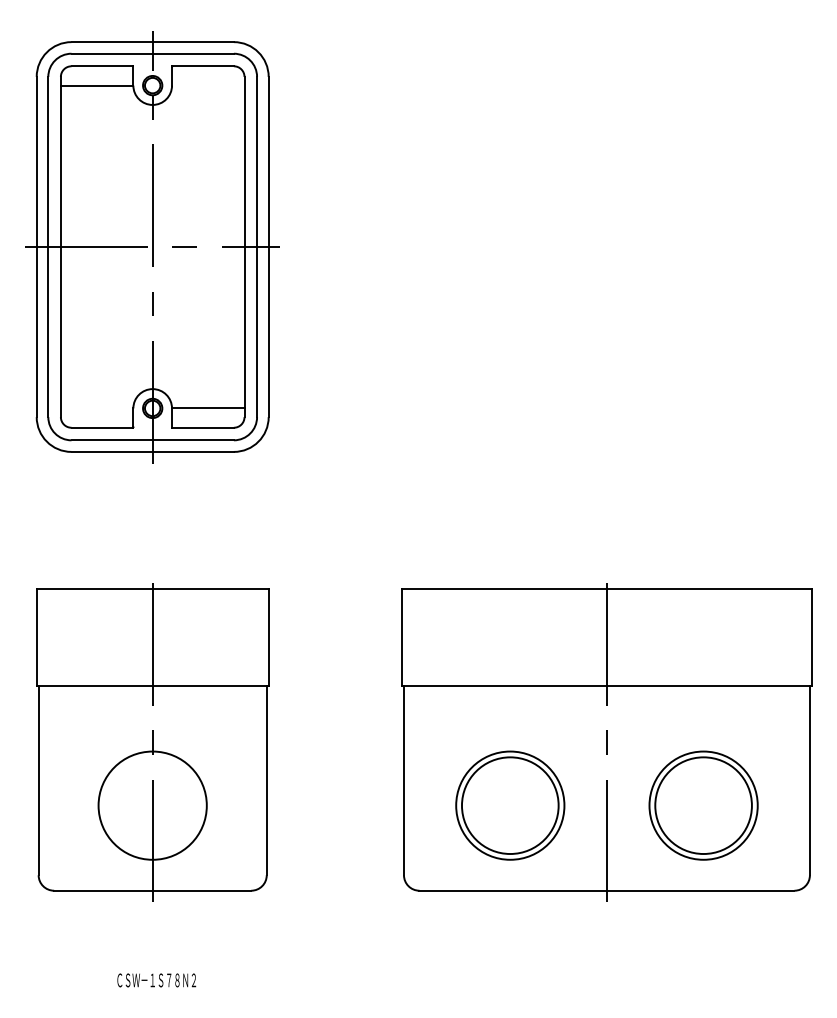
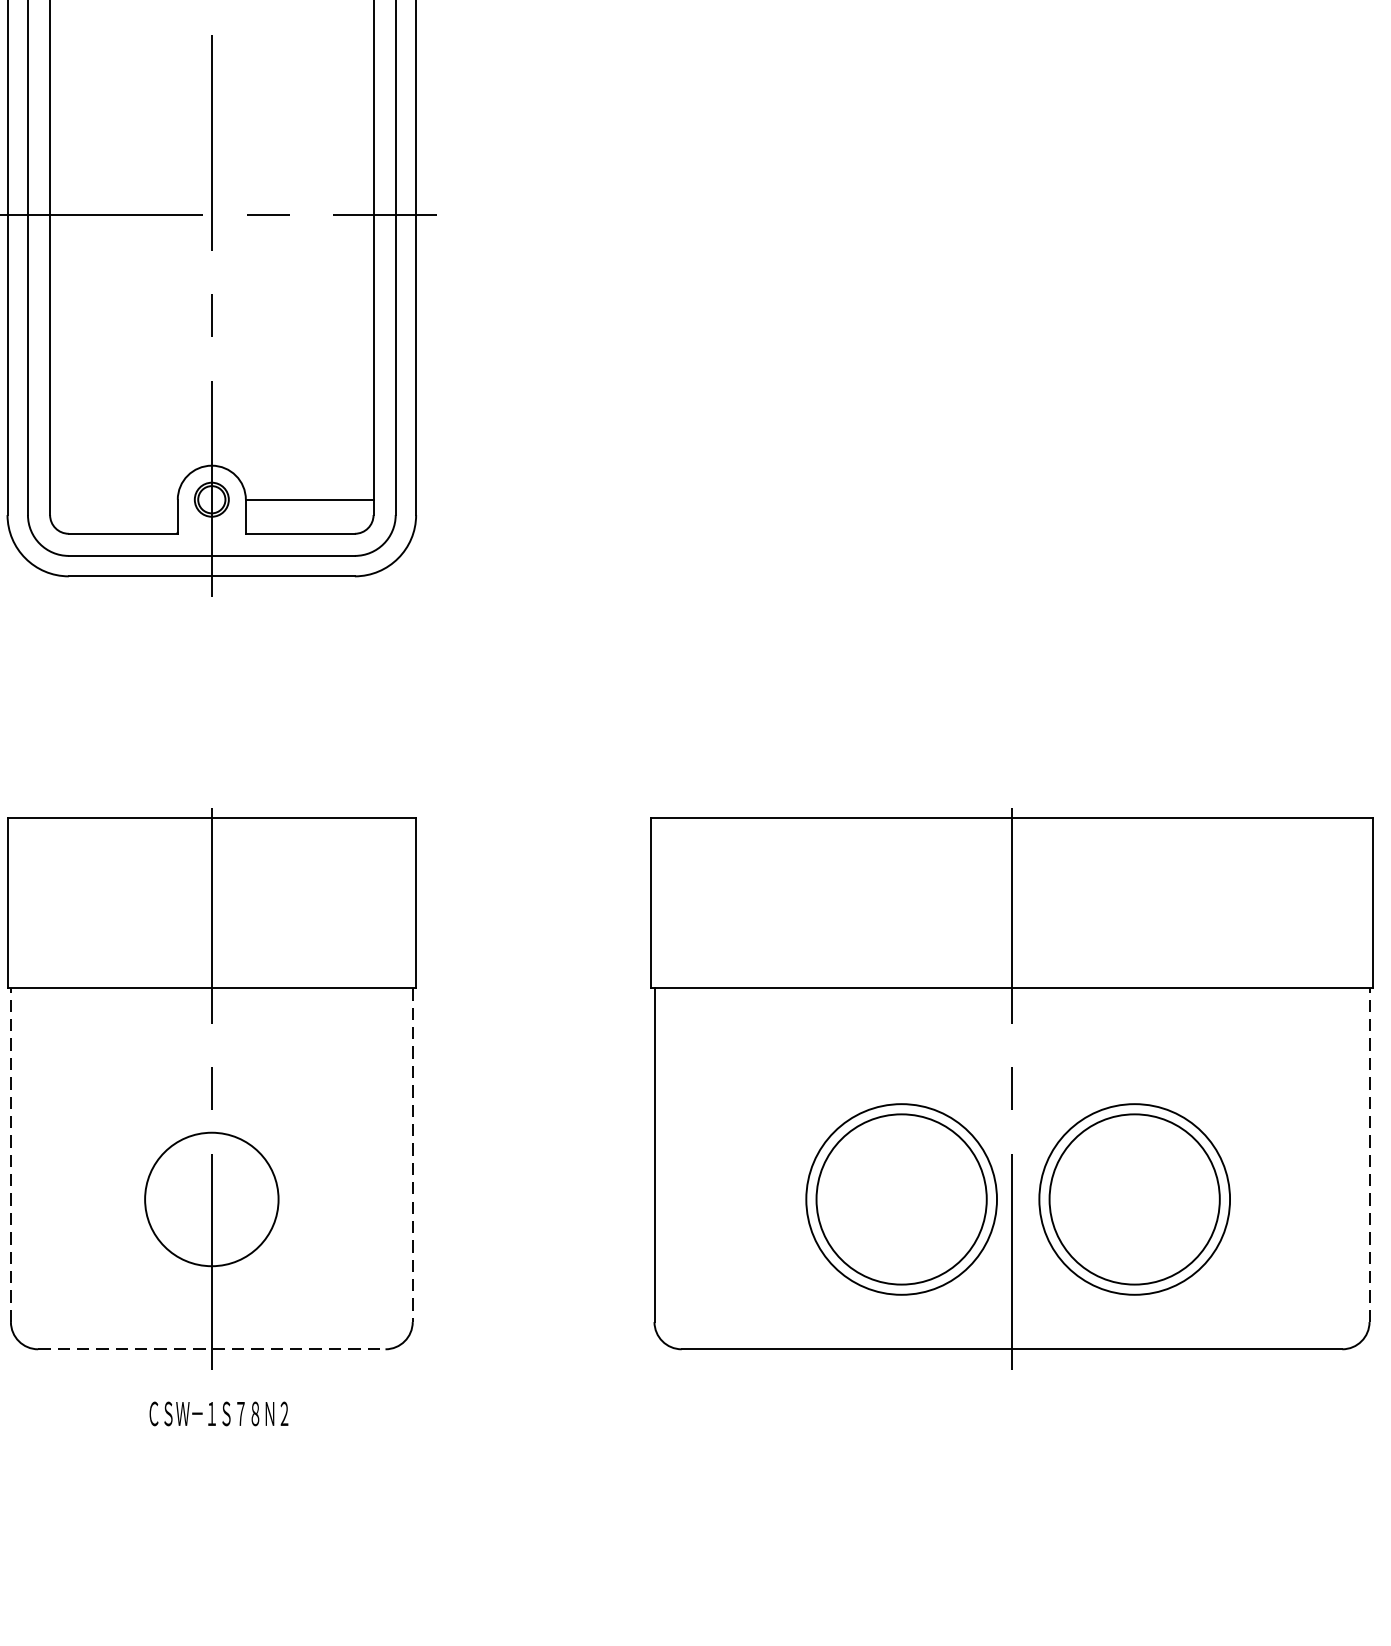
line: (38, 780) -> (10, 1155), solid -> dashed
line: (266, 780) -> (412, 1155), solid -> dashed
line: (809, 780) -> (1368, 1155), solid -> dashed
circle: (152, 805) -> (211, 1199), size x0.7
part: (510, 805) -> (901, 1199), moved
part: (703, 805) -> (1134, 1199), moved
line: (152, 890) -> (211, 1348), solid -> dashed
text: (156, 980) -> (218, 1414), moved

